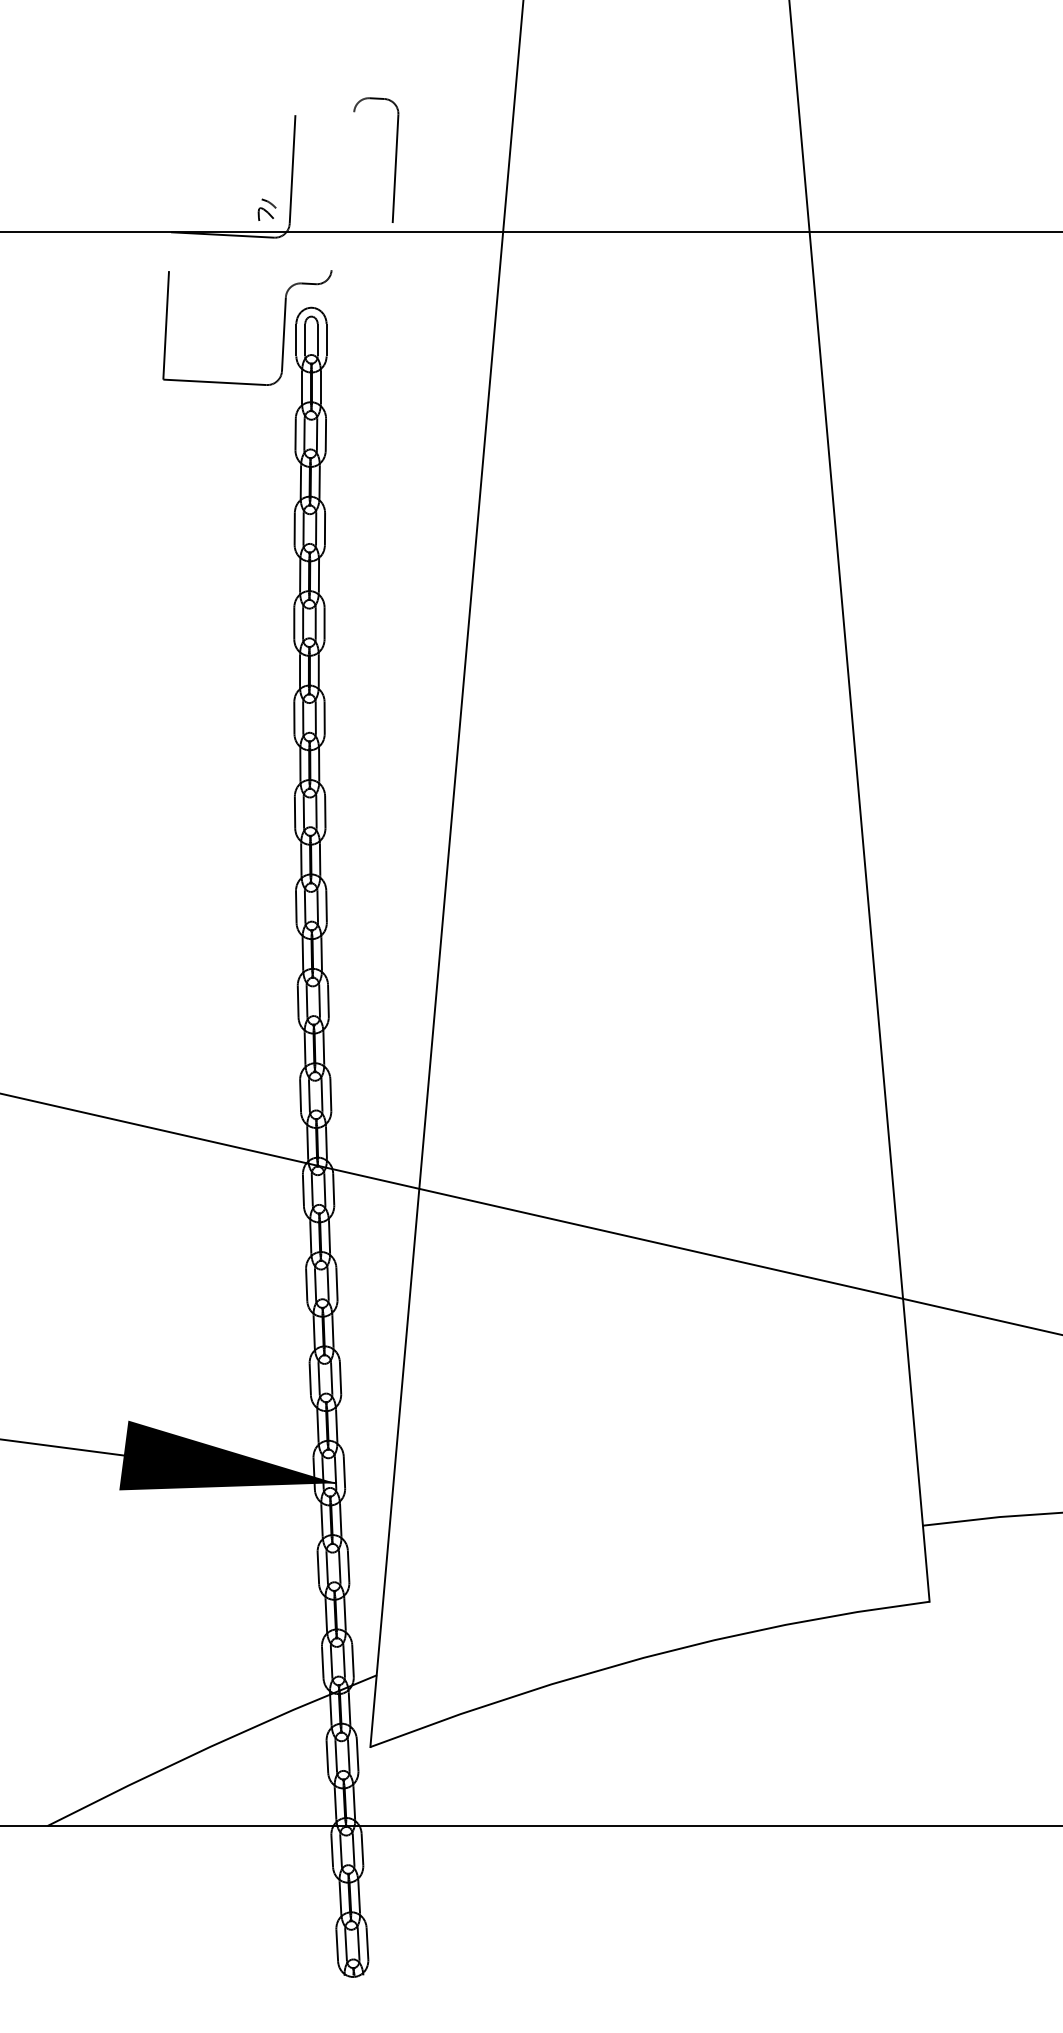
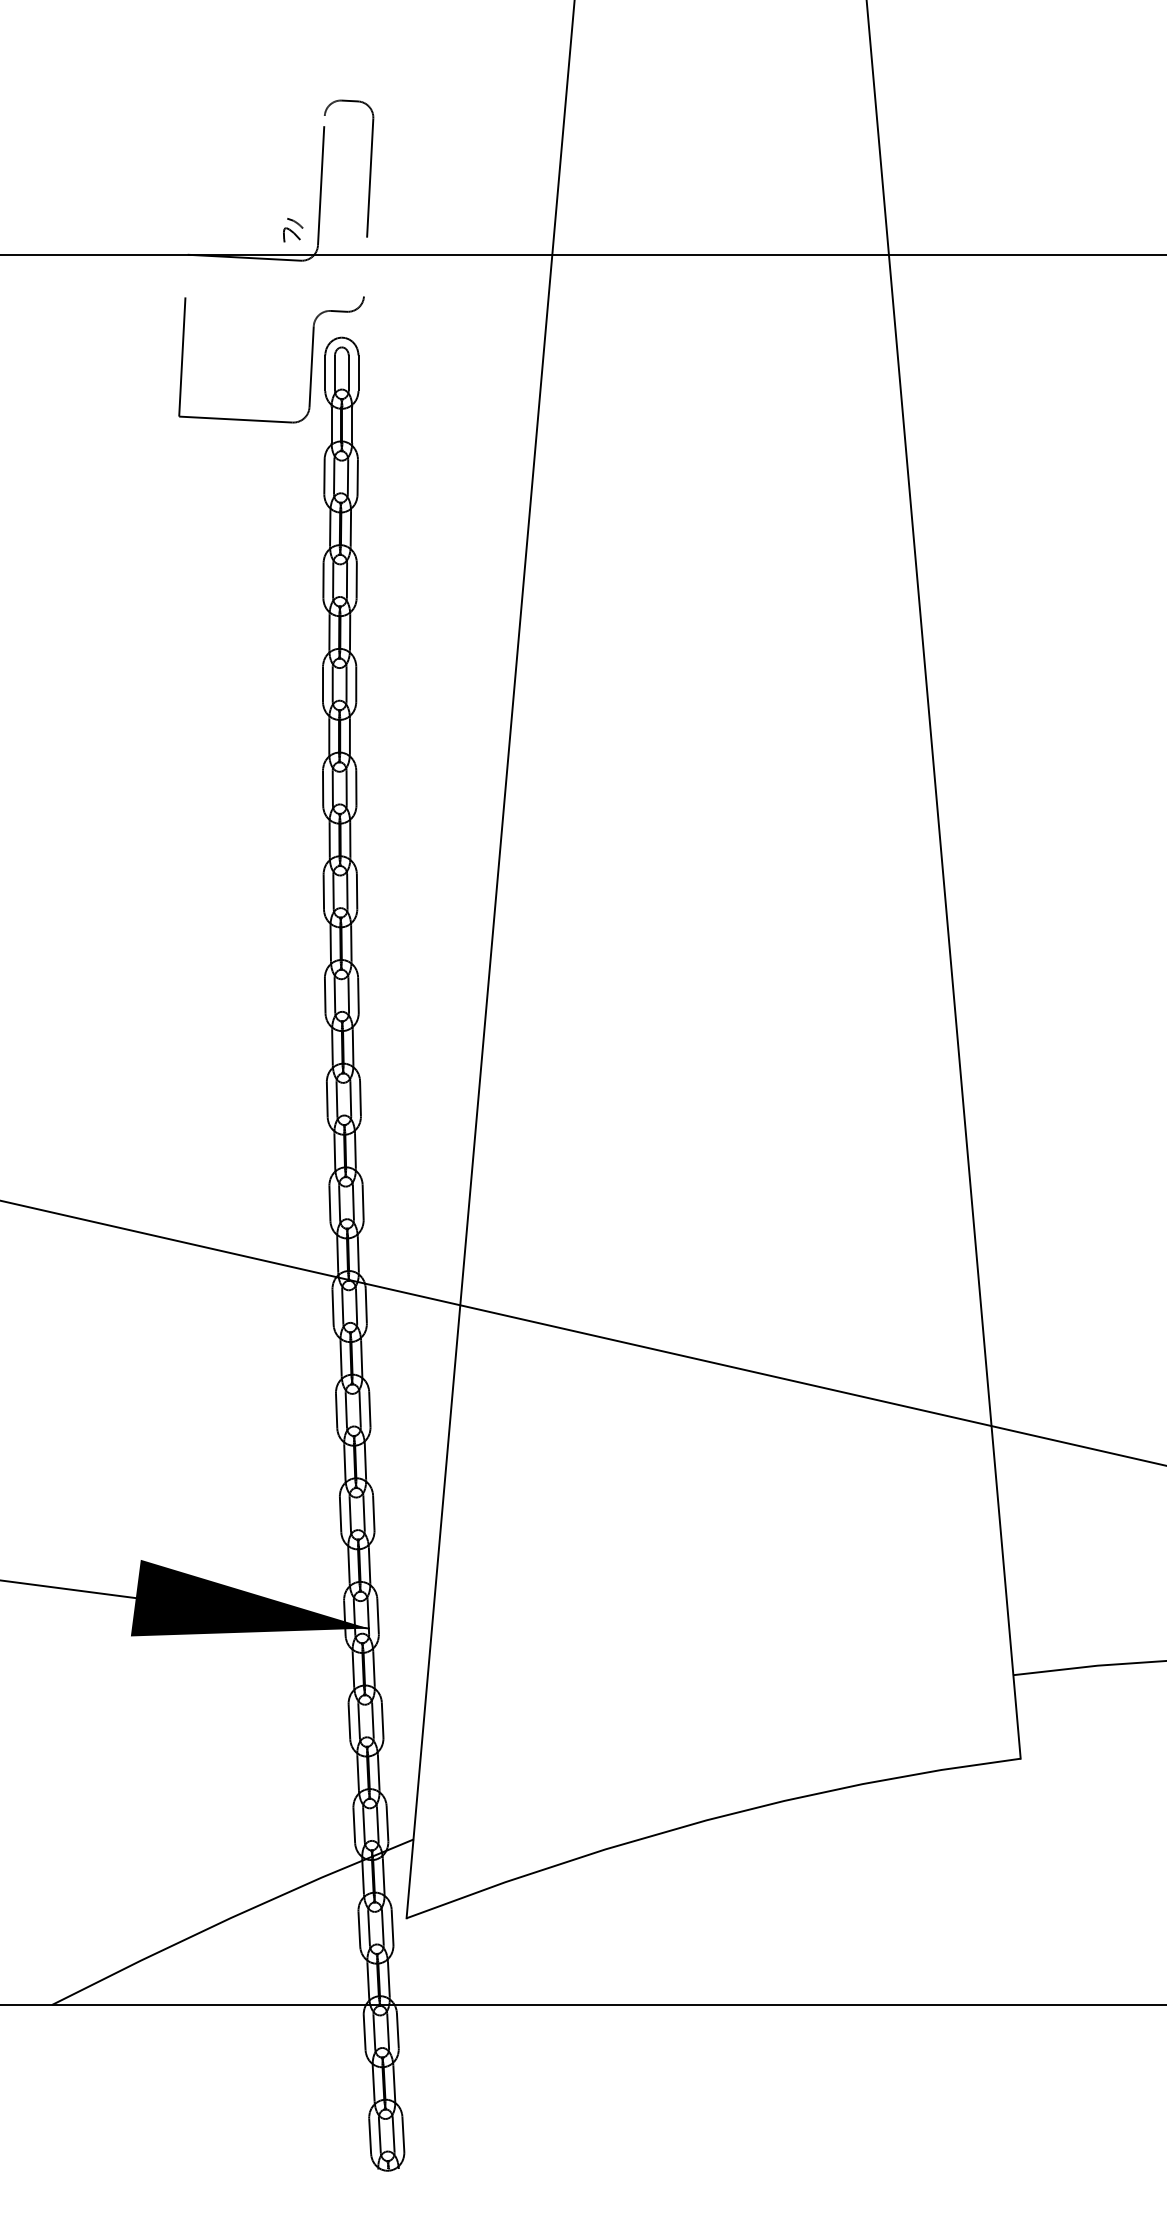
part: (394, 160) -> (369, 168), moved

